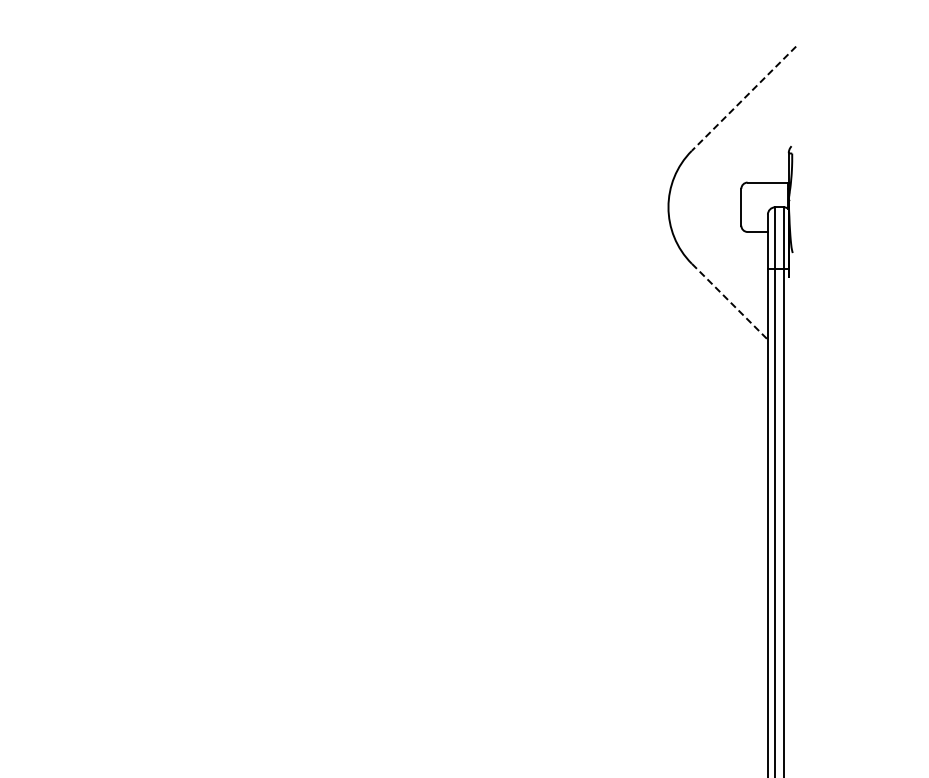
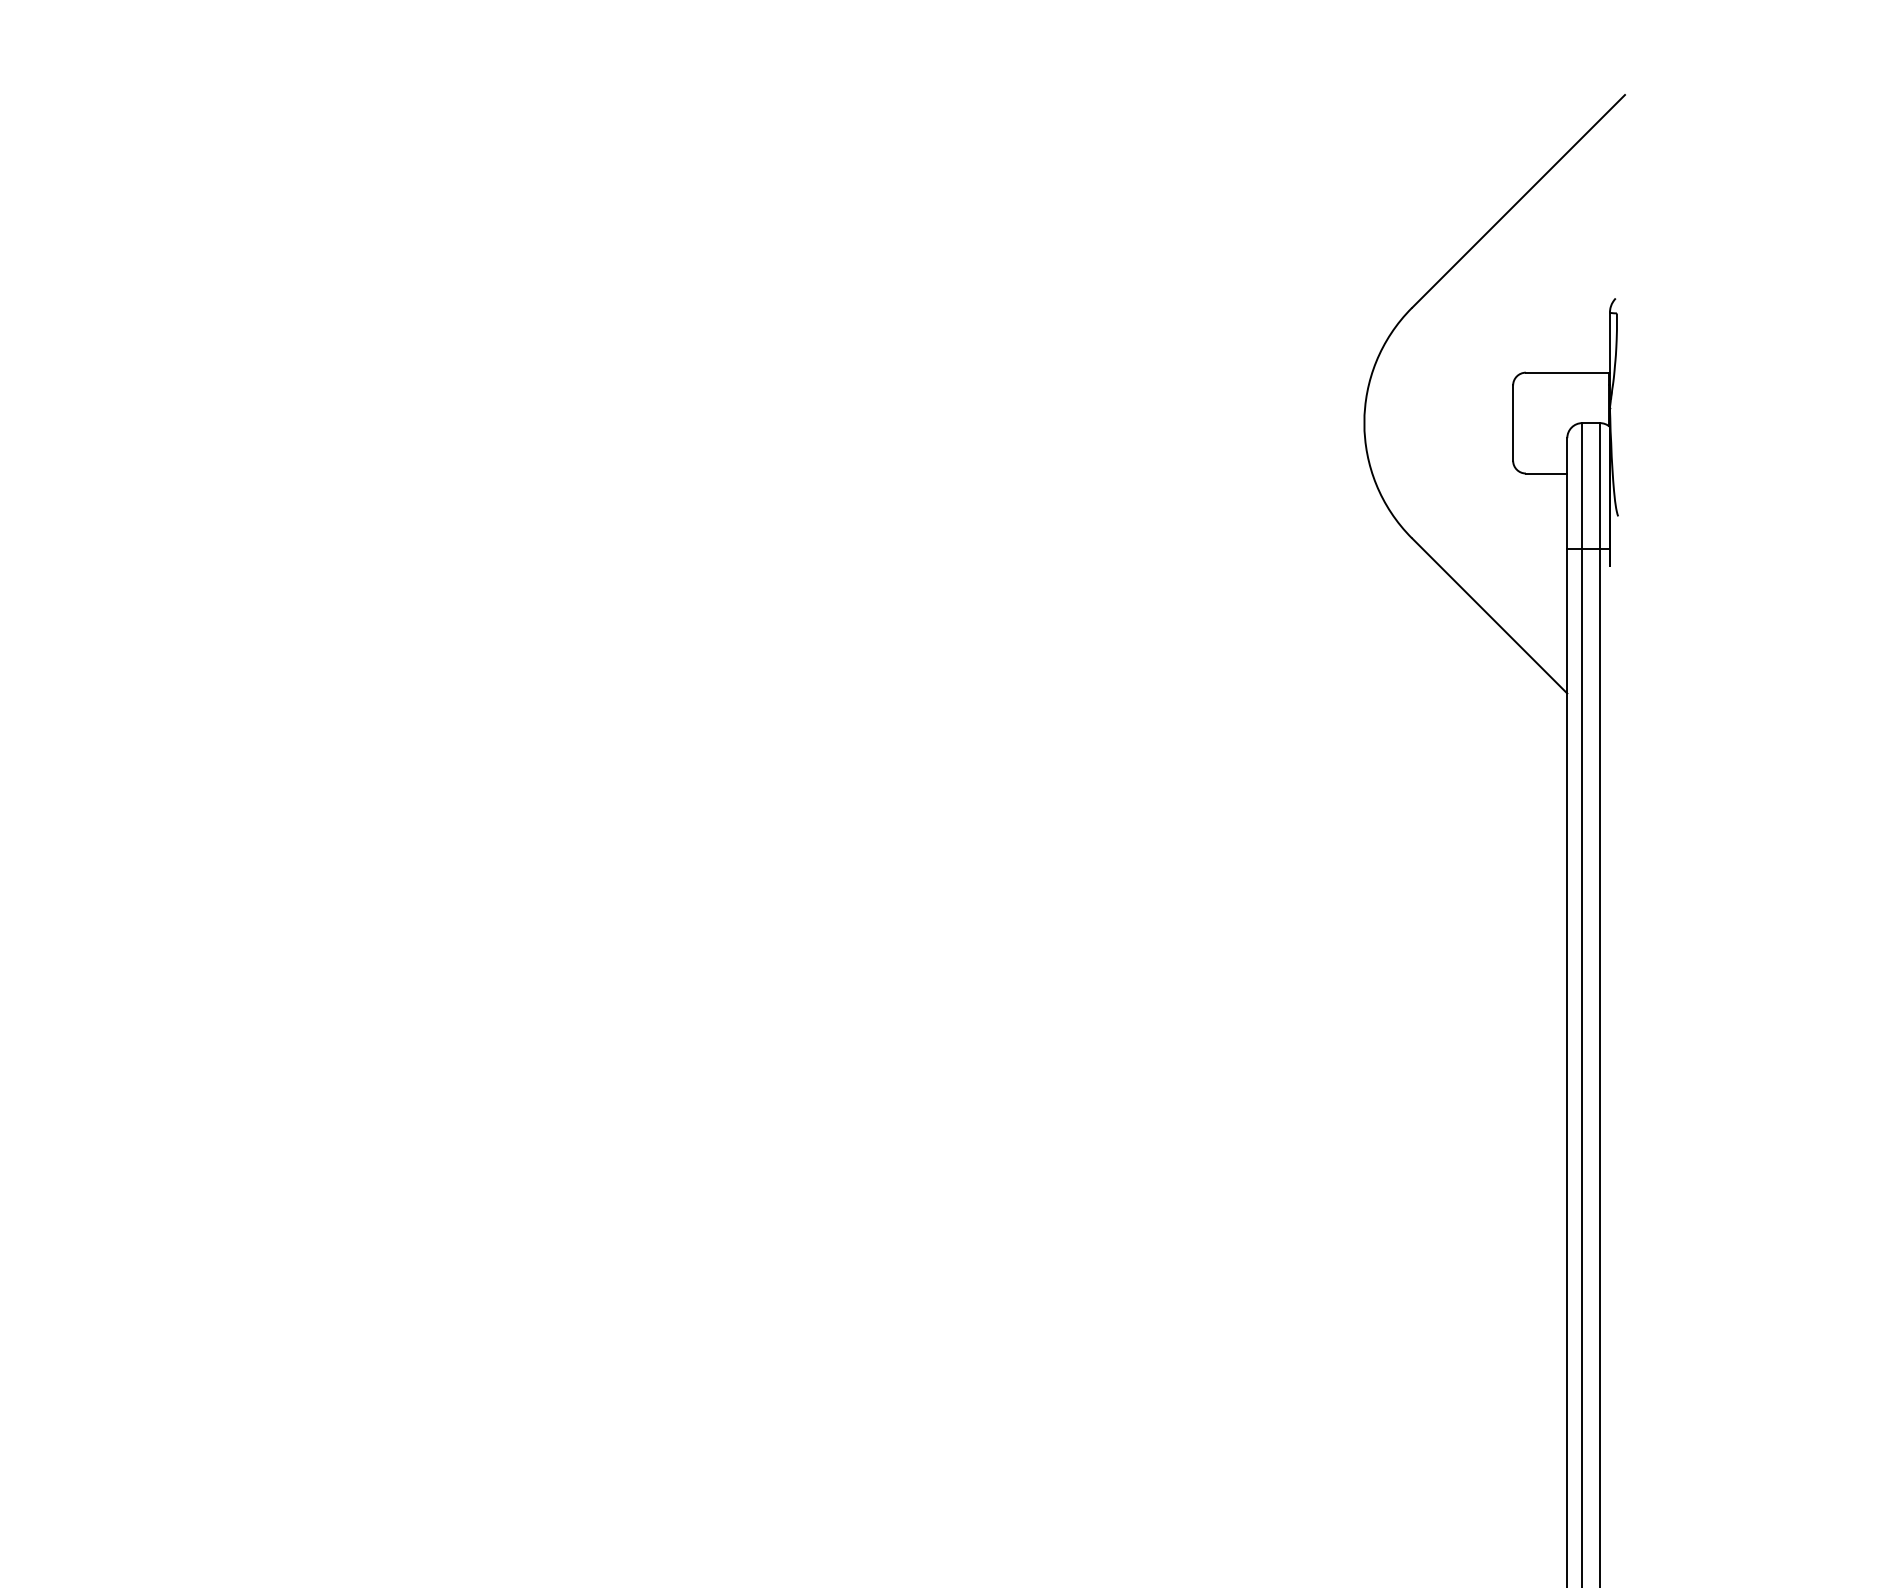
line: (744, 98) -> (1519, 201), dashed -> solid
line: (729, 301) -> (1488, 615), dashed -> solid

